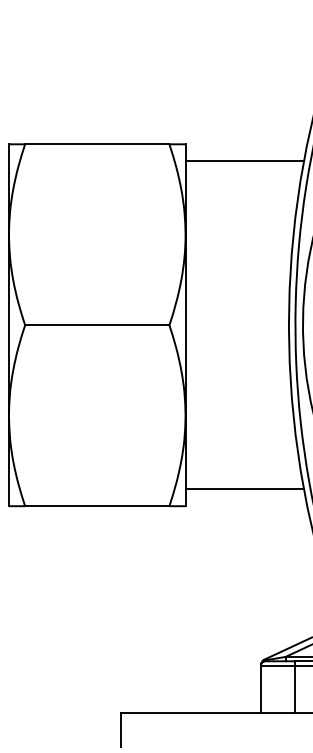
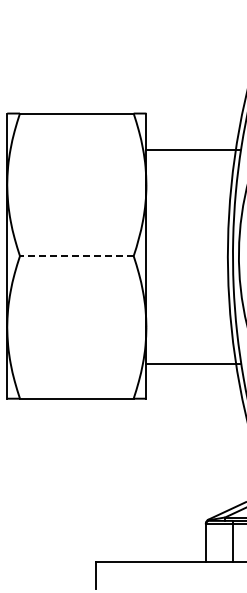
line: (244, 160) -> (192, 149), moved
line: (96, 325) -> (76, 256), solid -> dashed
line: (244, 489) -> (192, 364), moved

